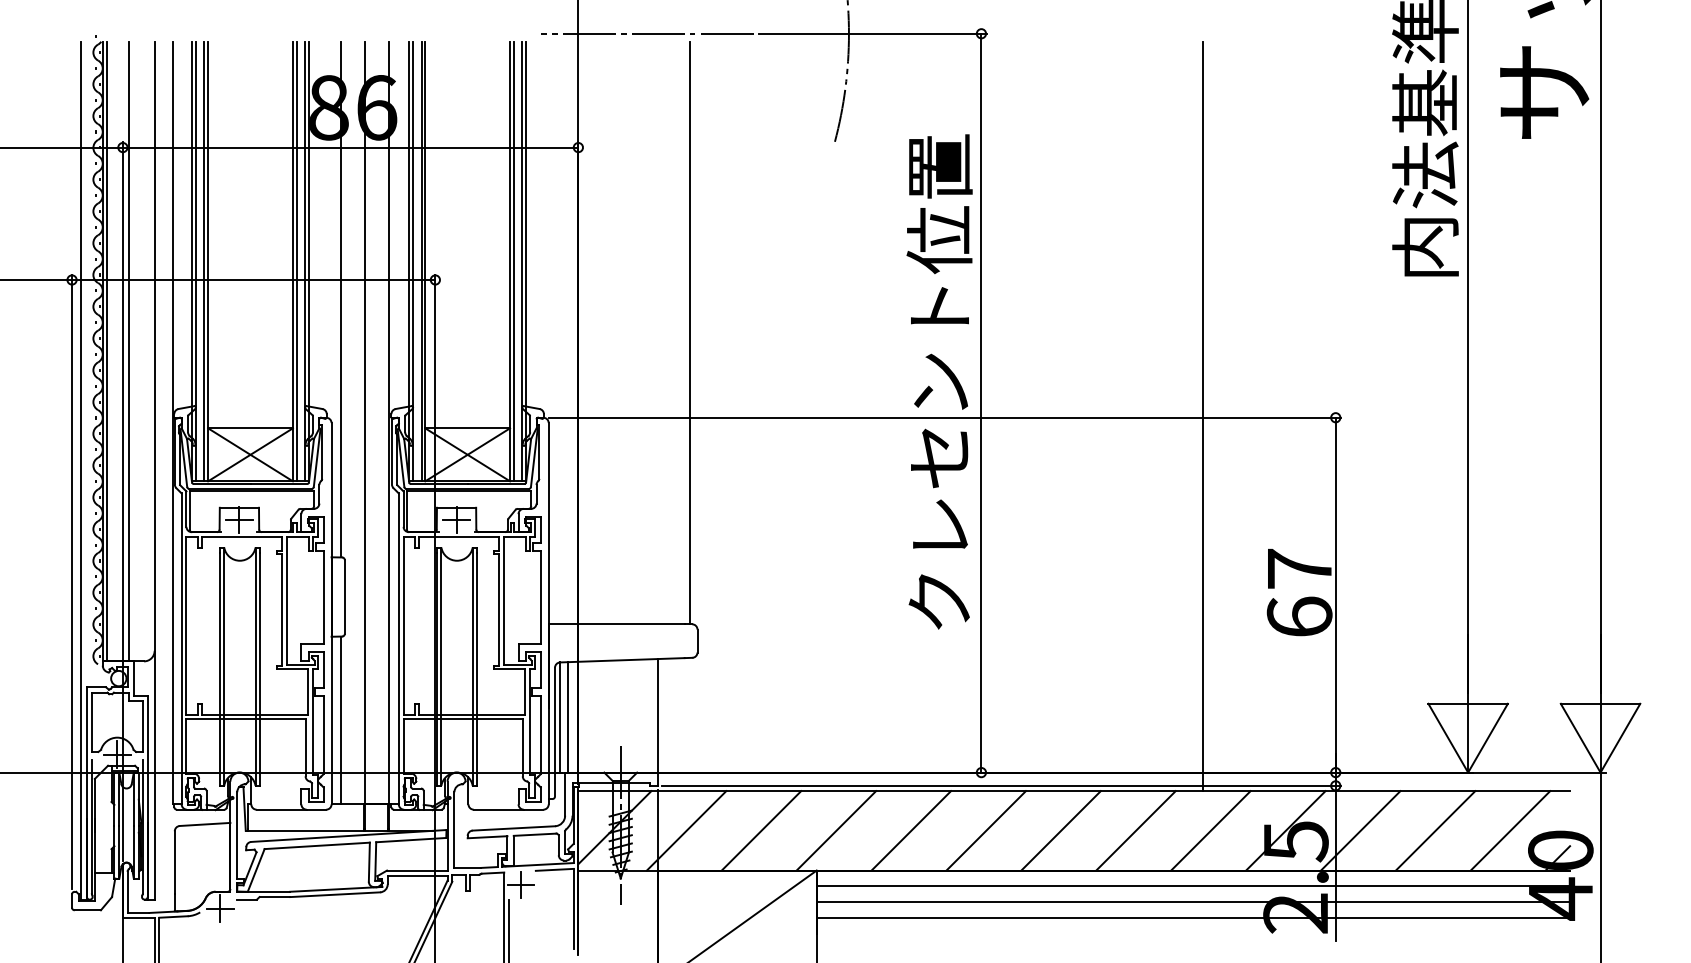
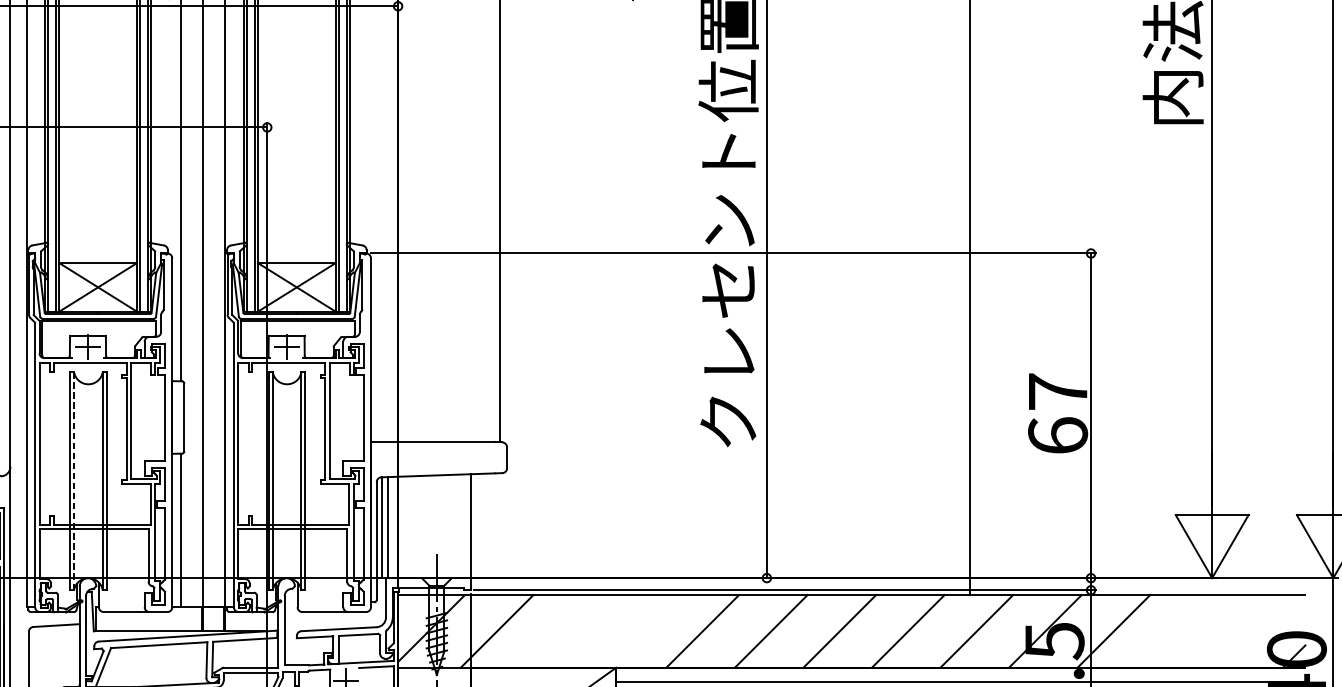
line: (224, 667) -> (74, 481), solid -> dashed
line: (761, 830) -> (565, 631), removed
line: (836, 830) -> (634, 631), removed
line: (1435, 830) -> (1182, 631), removed
line: (1510, 830) -> (1250, 631), removed

